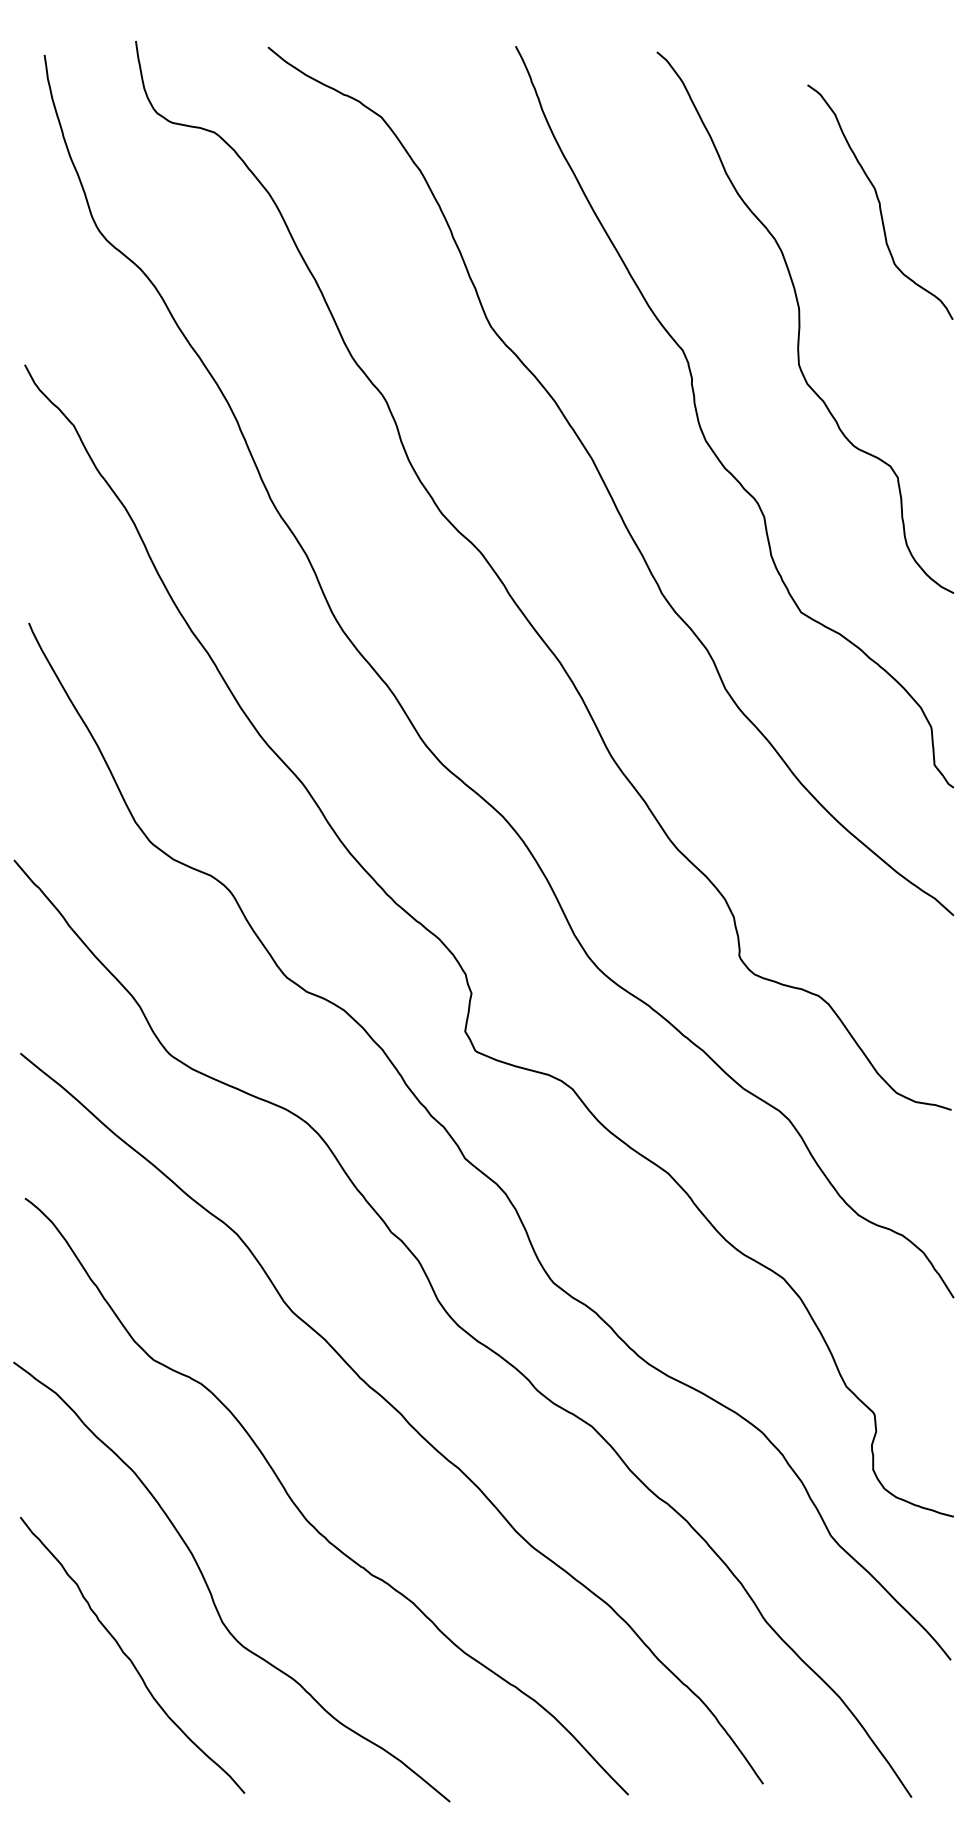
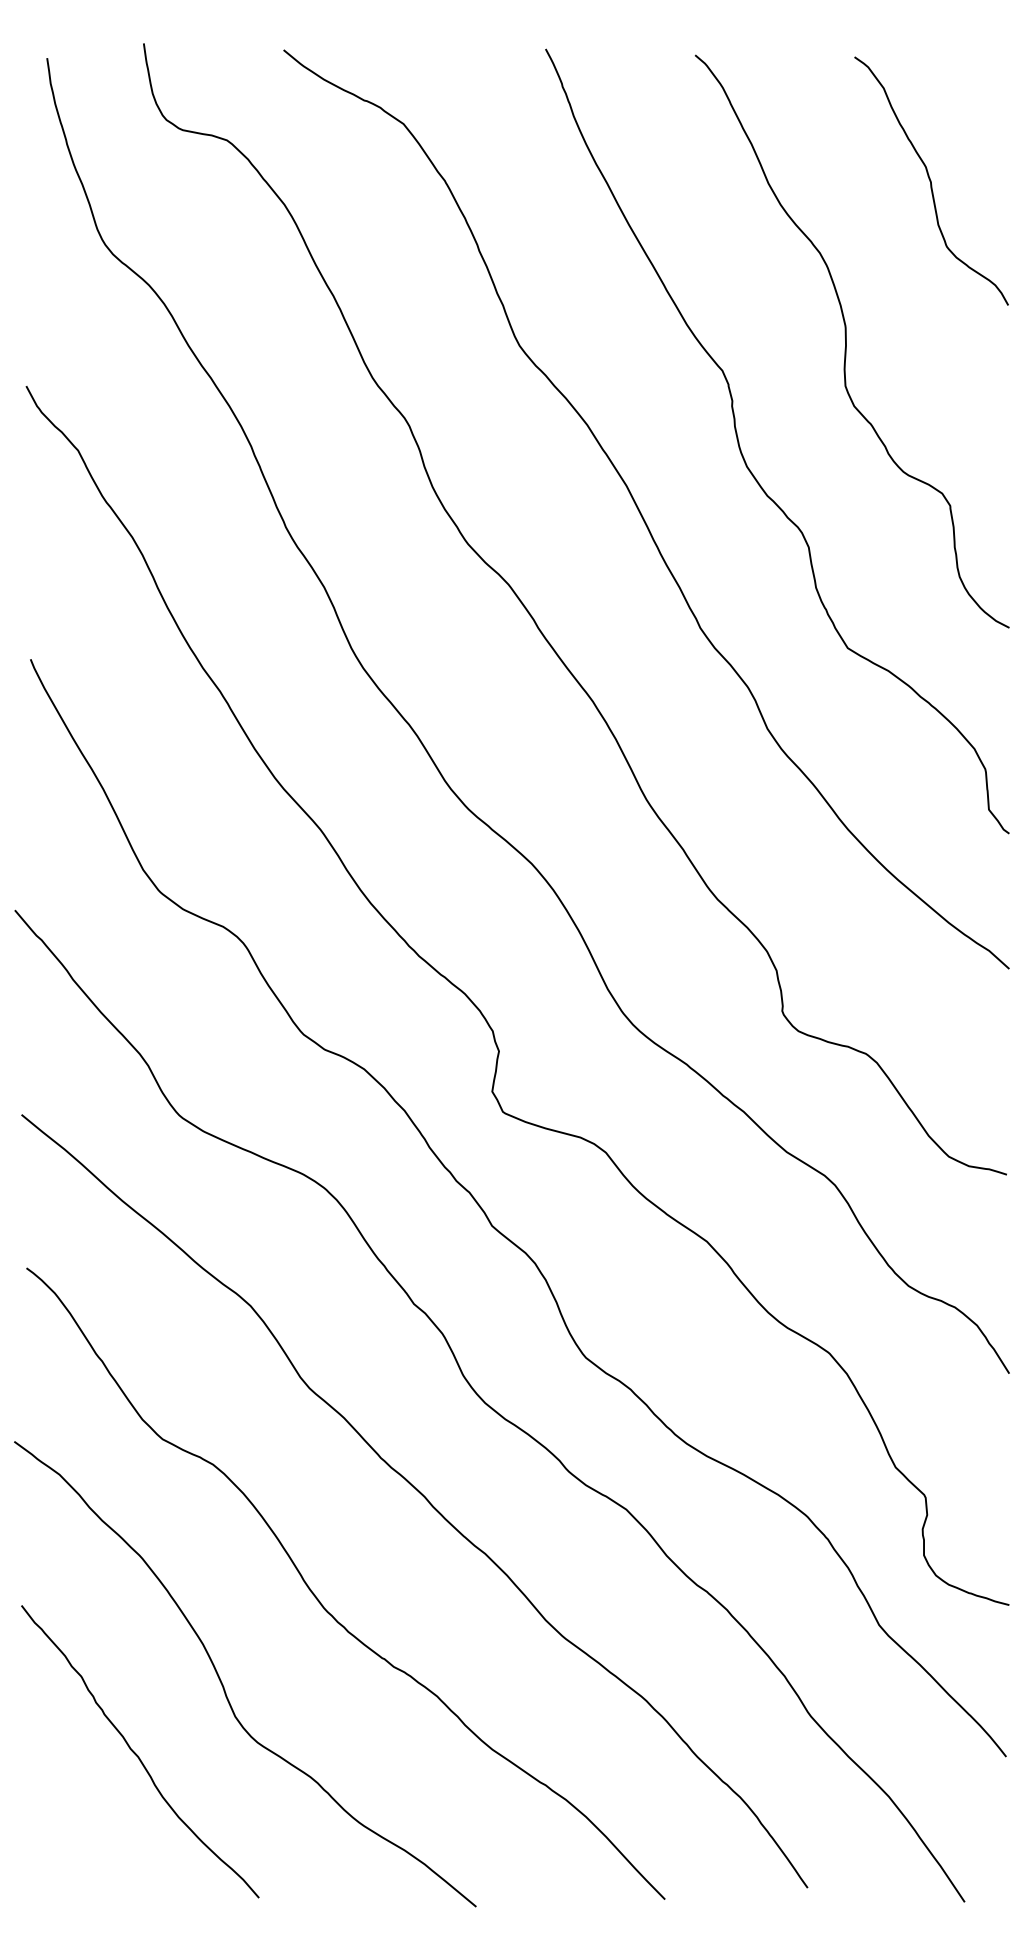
curve: (880, 201) -> (931, 180), moved

